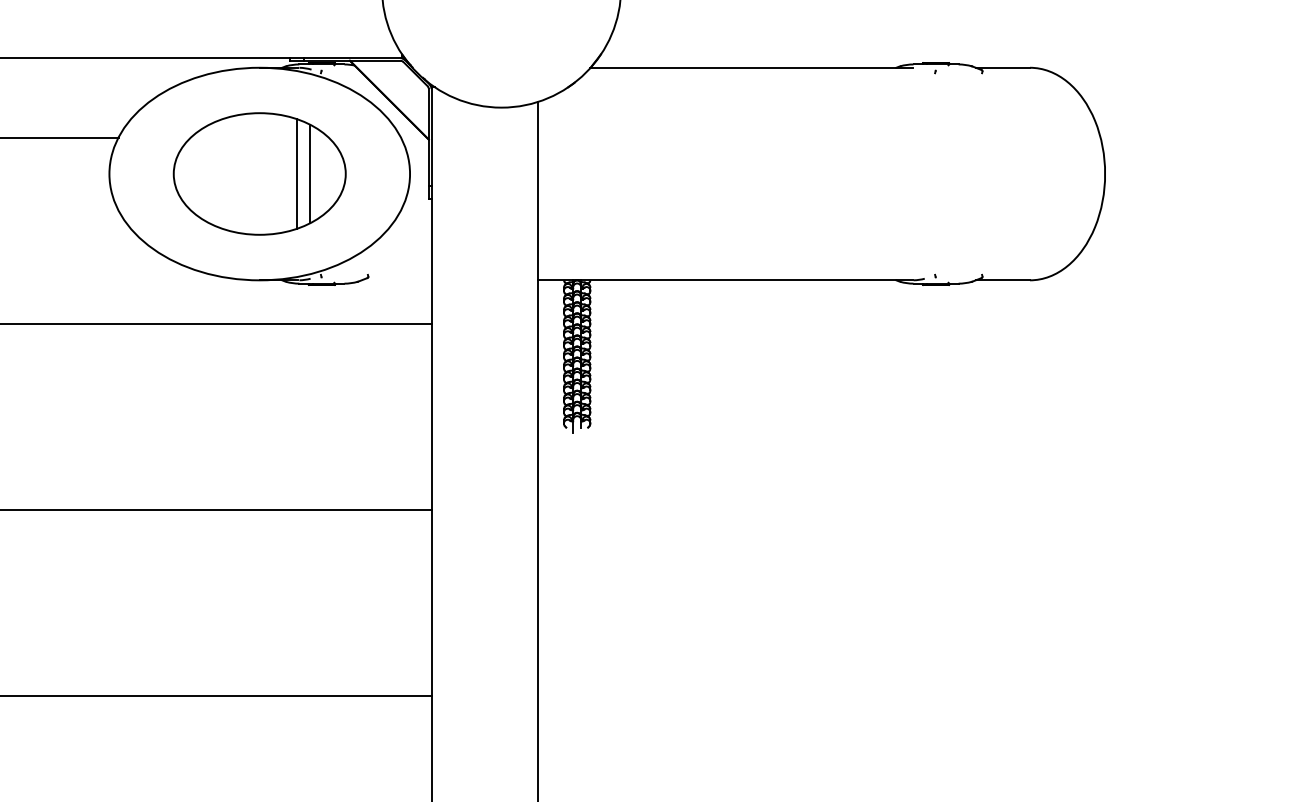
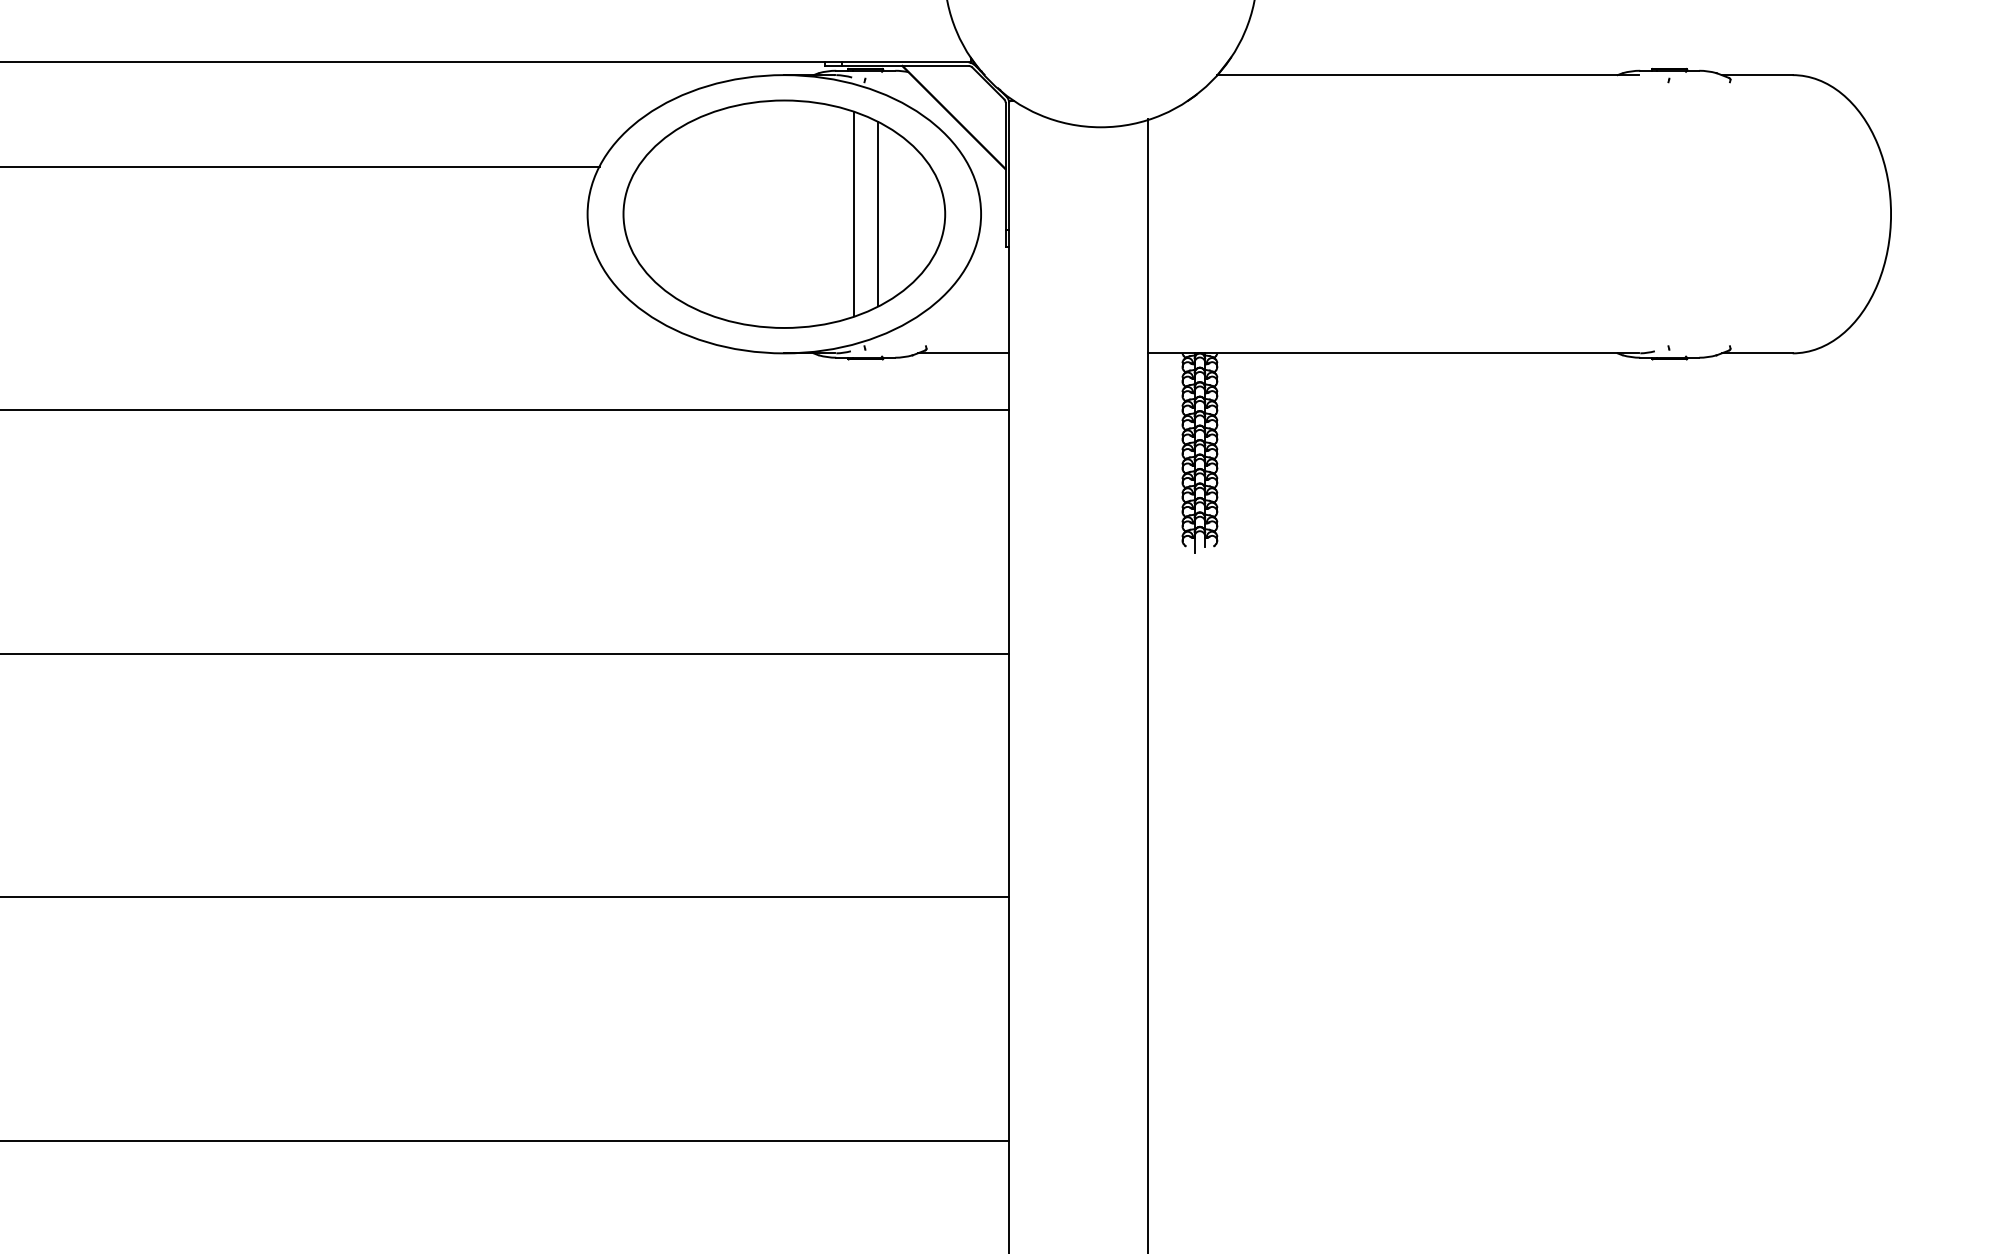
part: (259, 173) -> (784, 213), size x1.43
line: (396, 280) -> (963, 353), added

